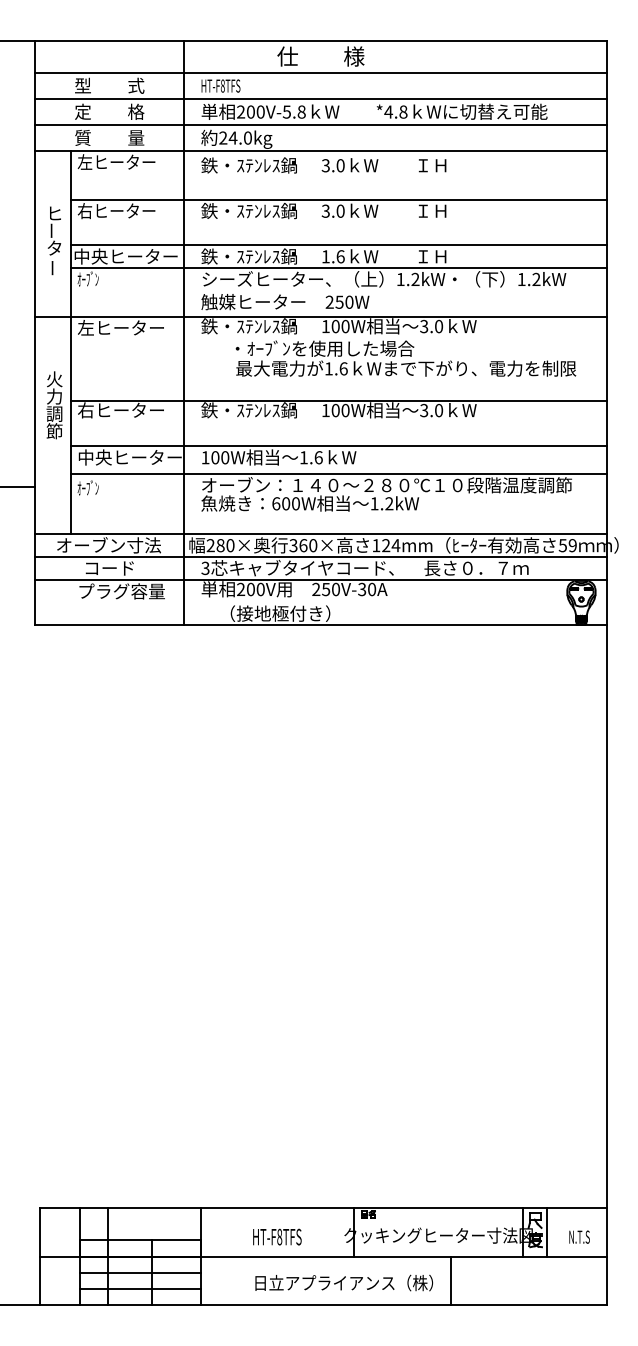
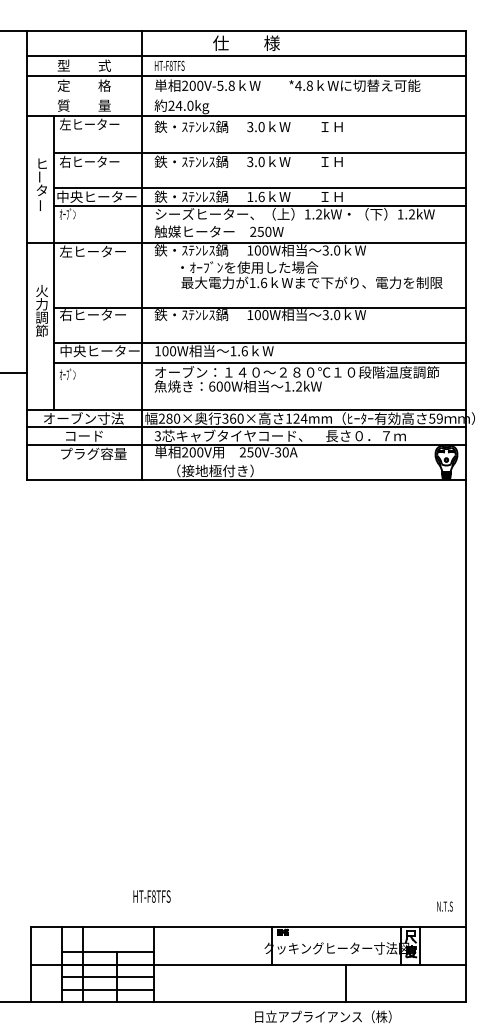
line: (320, 124) -> (246, 95), removed
text: (276, 1237) -> (151, 896), moved
text: (578, 1237) -> (444, 906), moved
text: (344, 1282) -> (323, 1016), moved

